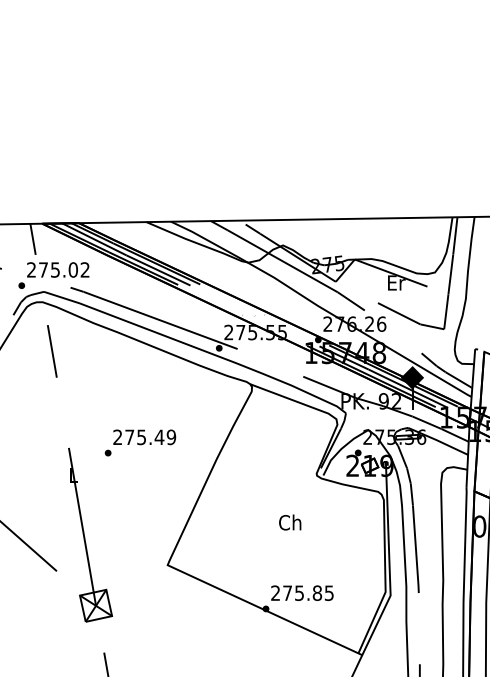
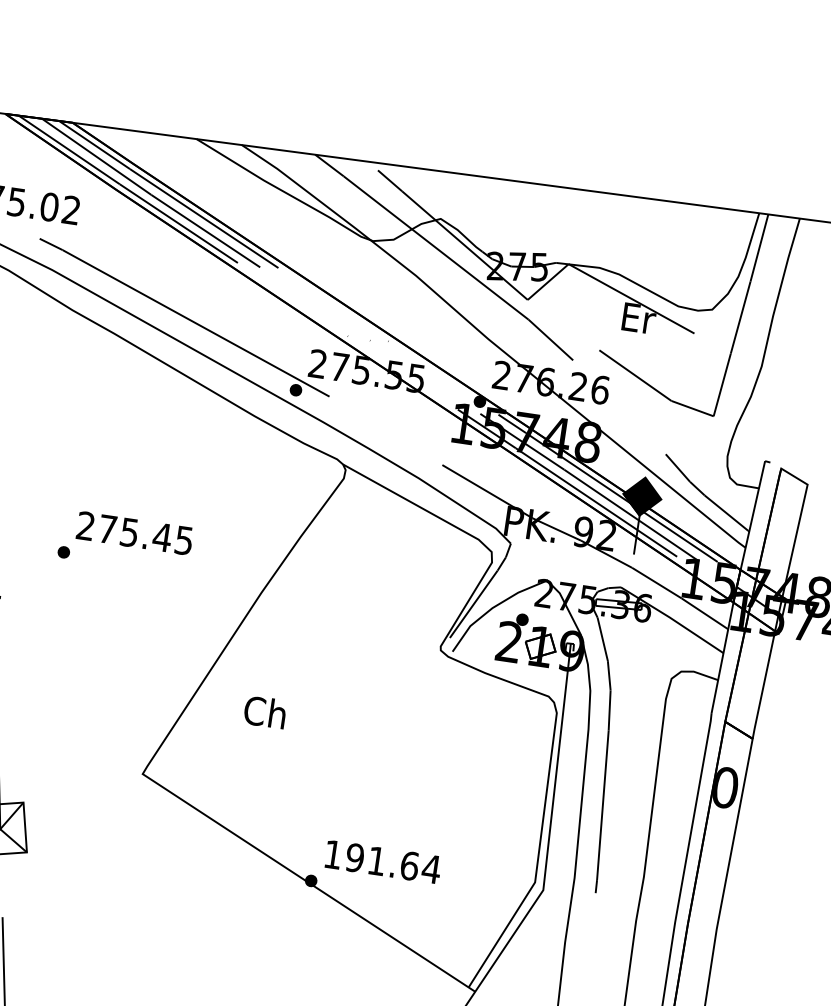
text: (171, 436) -> (184, 539), 275.49 -> 275.45
text: (290, 522) -> (265, 712), moved
text: (302, 592) -> (382, 860), 275.85 -> 191.64

